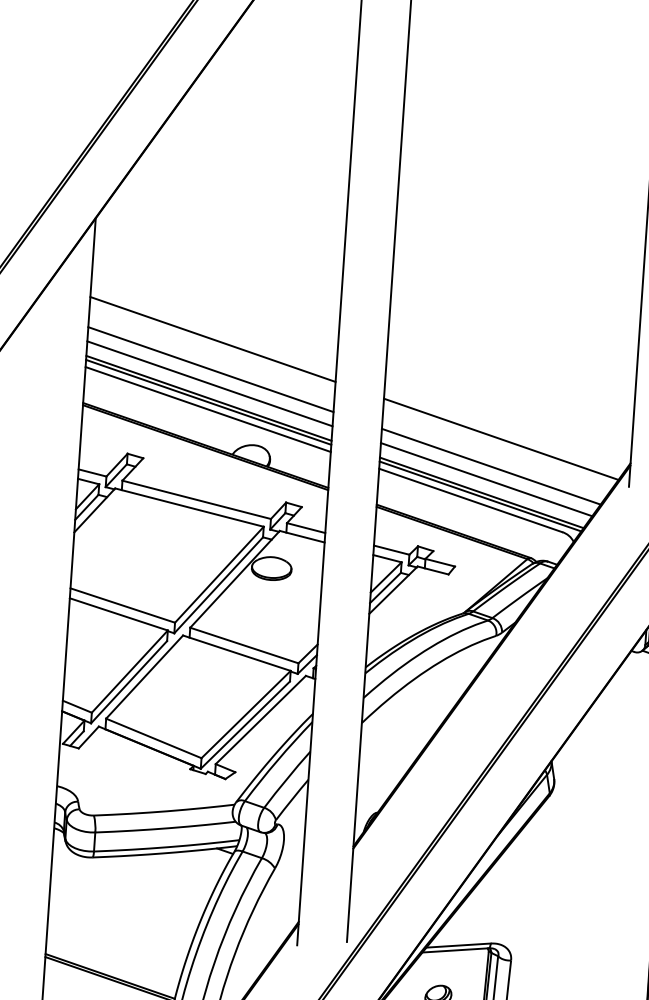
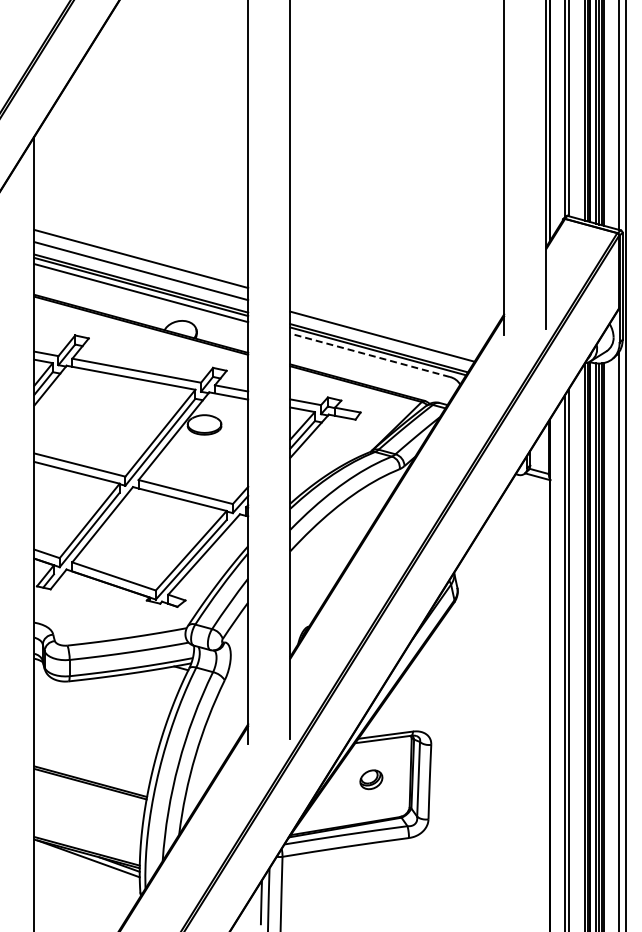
line: (213, 339) -> (141, 233), removed
line: (501, 439) -> (392, 301), removed
line: (491, 466) -> (385, 325), removed
line: (471, 500) -> (370, 355), solid -> dashed

